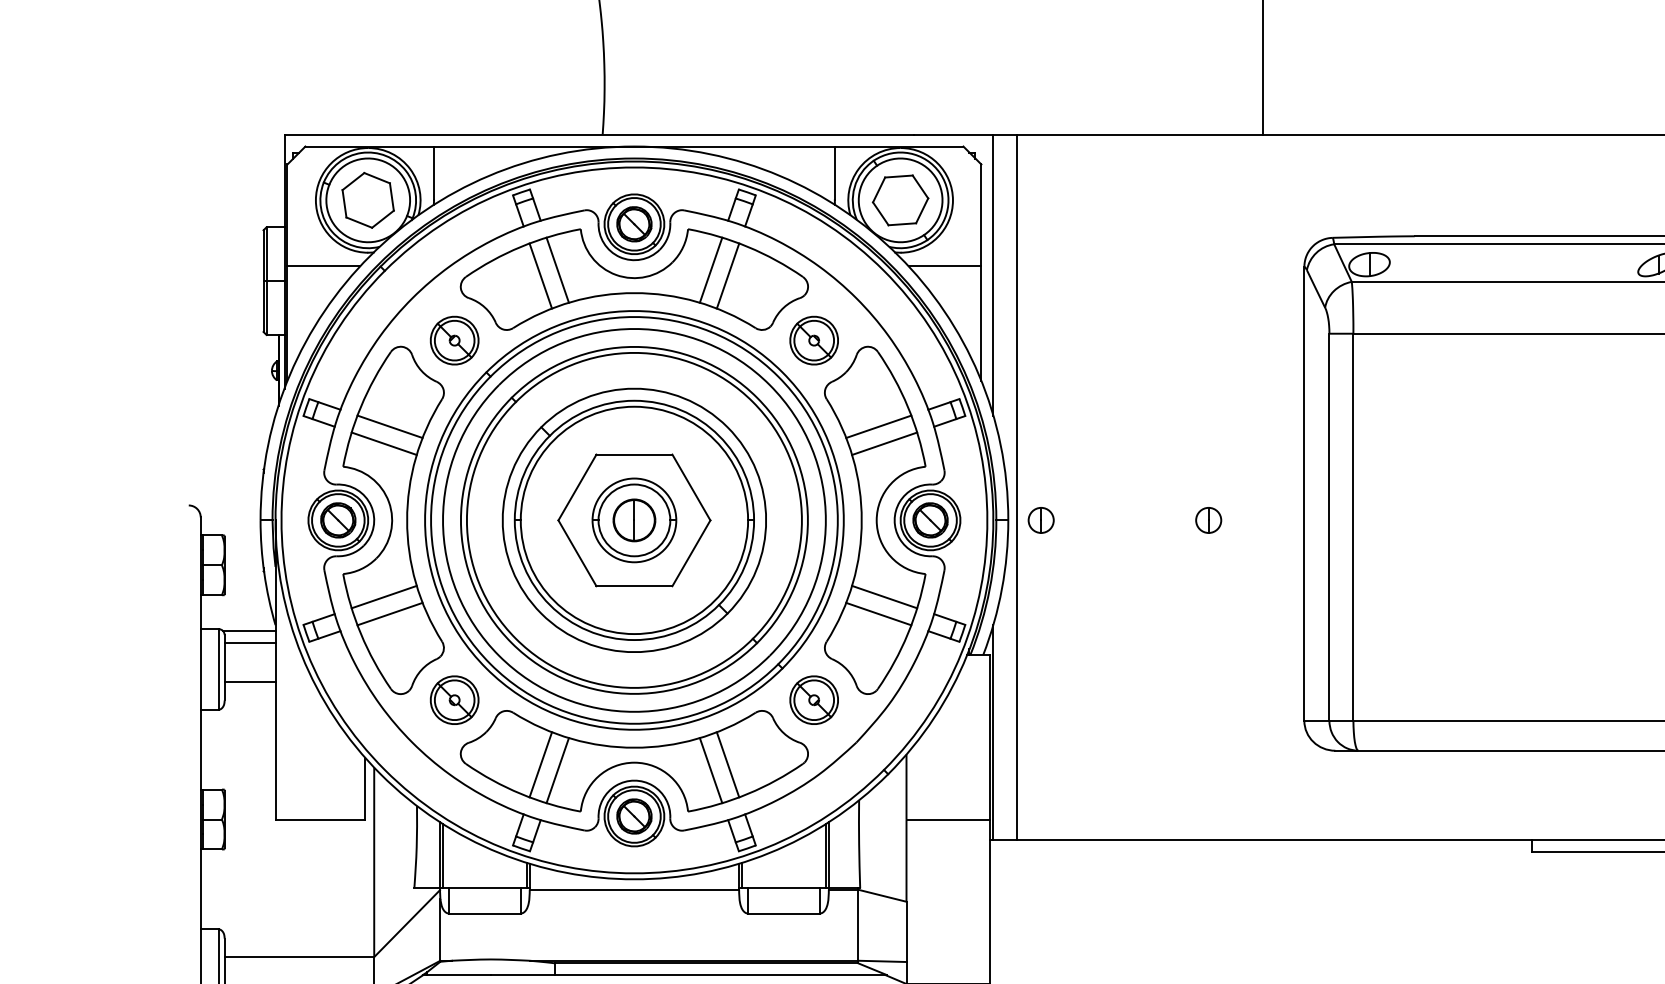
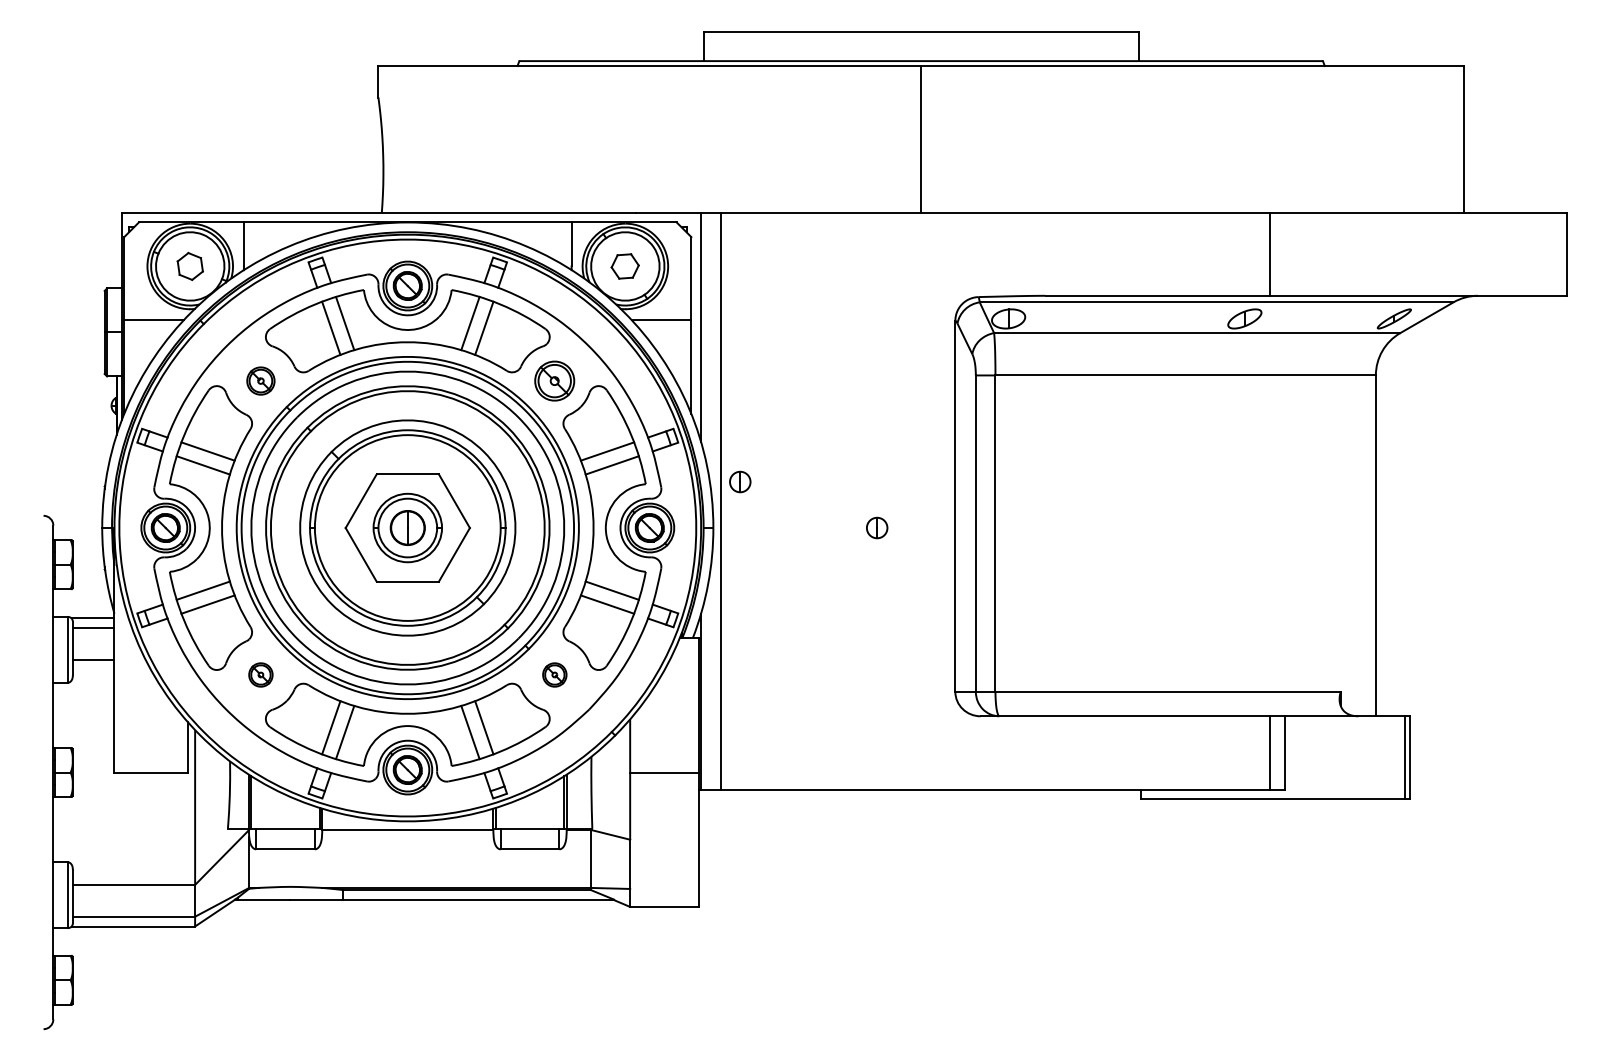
part: (368, 200) -> (190, 266), size x0.6
part: (899, 200) -> (624, 266), size x0.6
part: (454, 339) -> (260, 380), size x0.7
part: (1041, 519) -> (740, 481), moved
part: (454, 699) -> (260, 674), size x0.6
part: (813, 699) -> (554, 674), size x0.6

